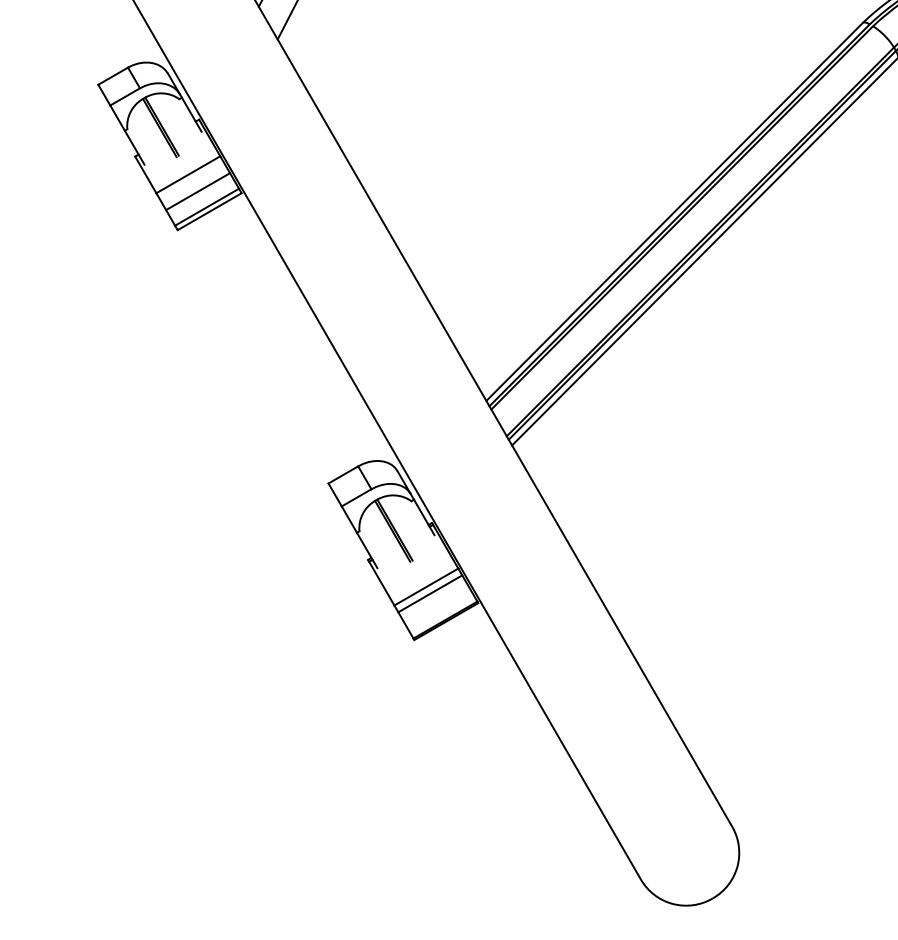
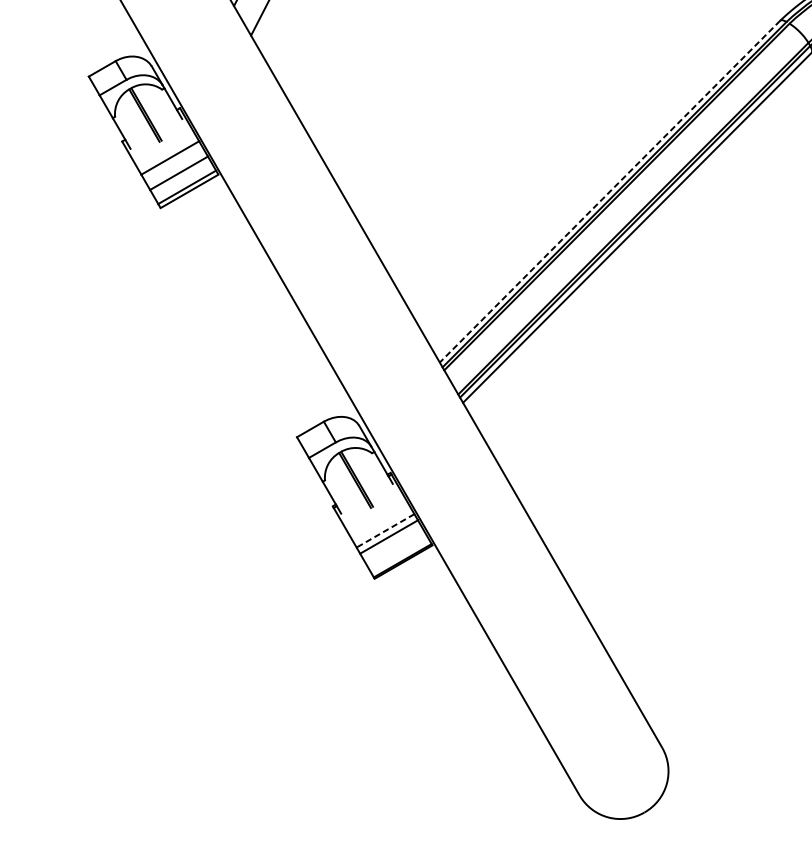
line: (674, 211) -> (609, 191), solid -> dashed
line: (426, 587) -> (385, 531), solid -> dashed

